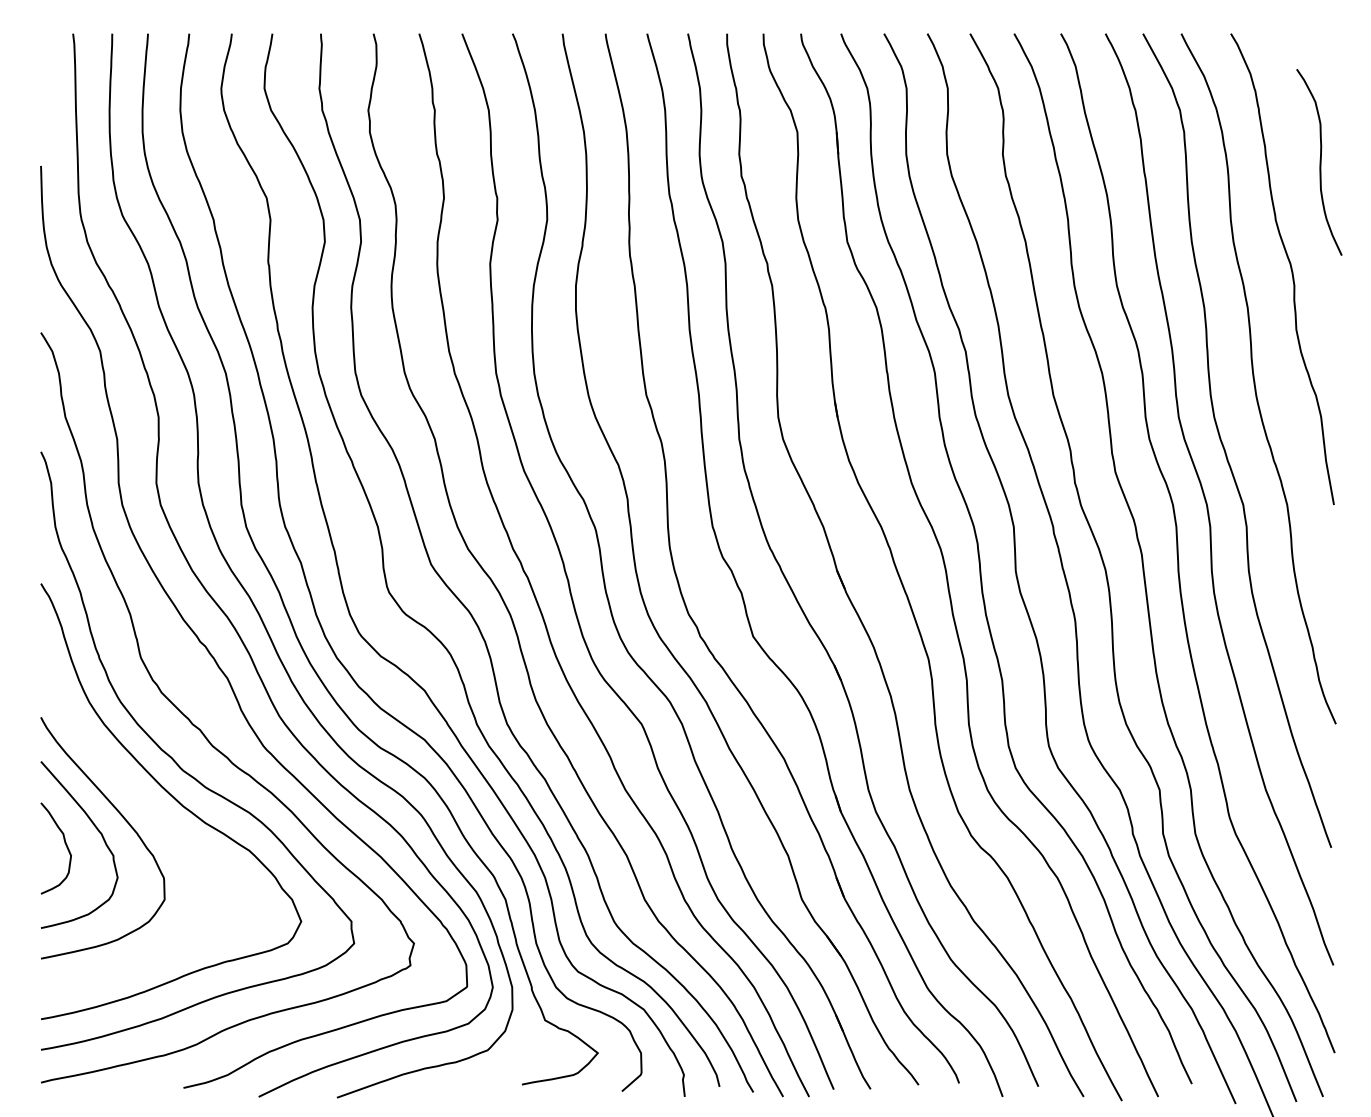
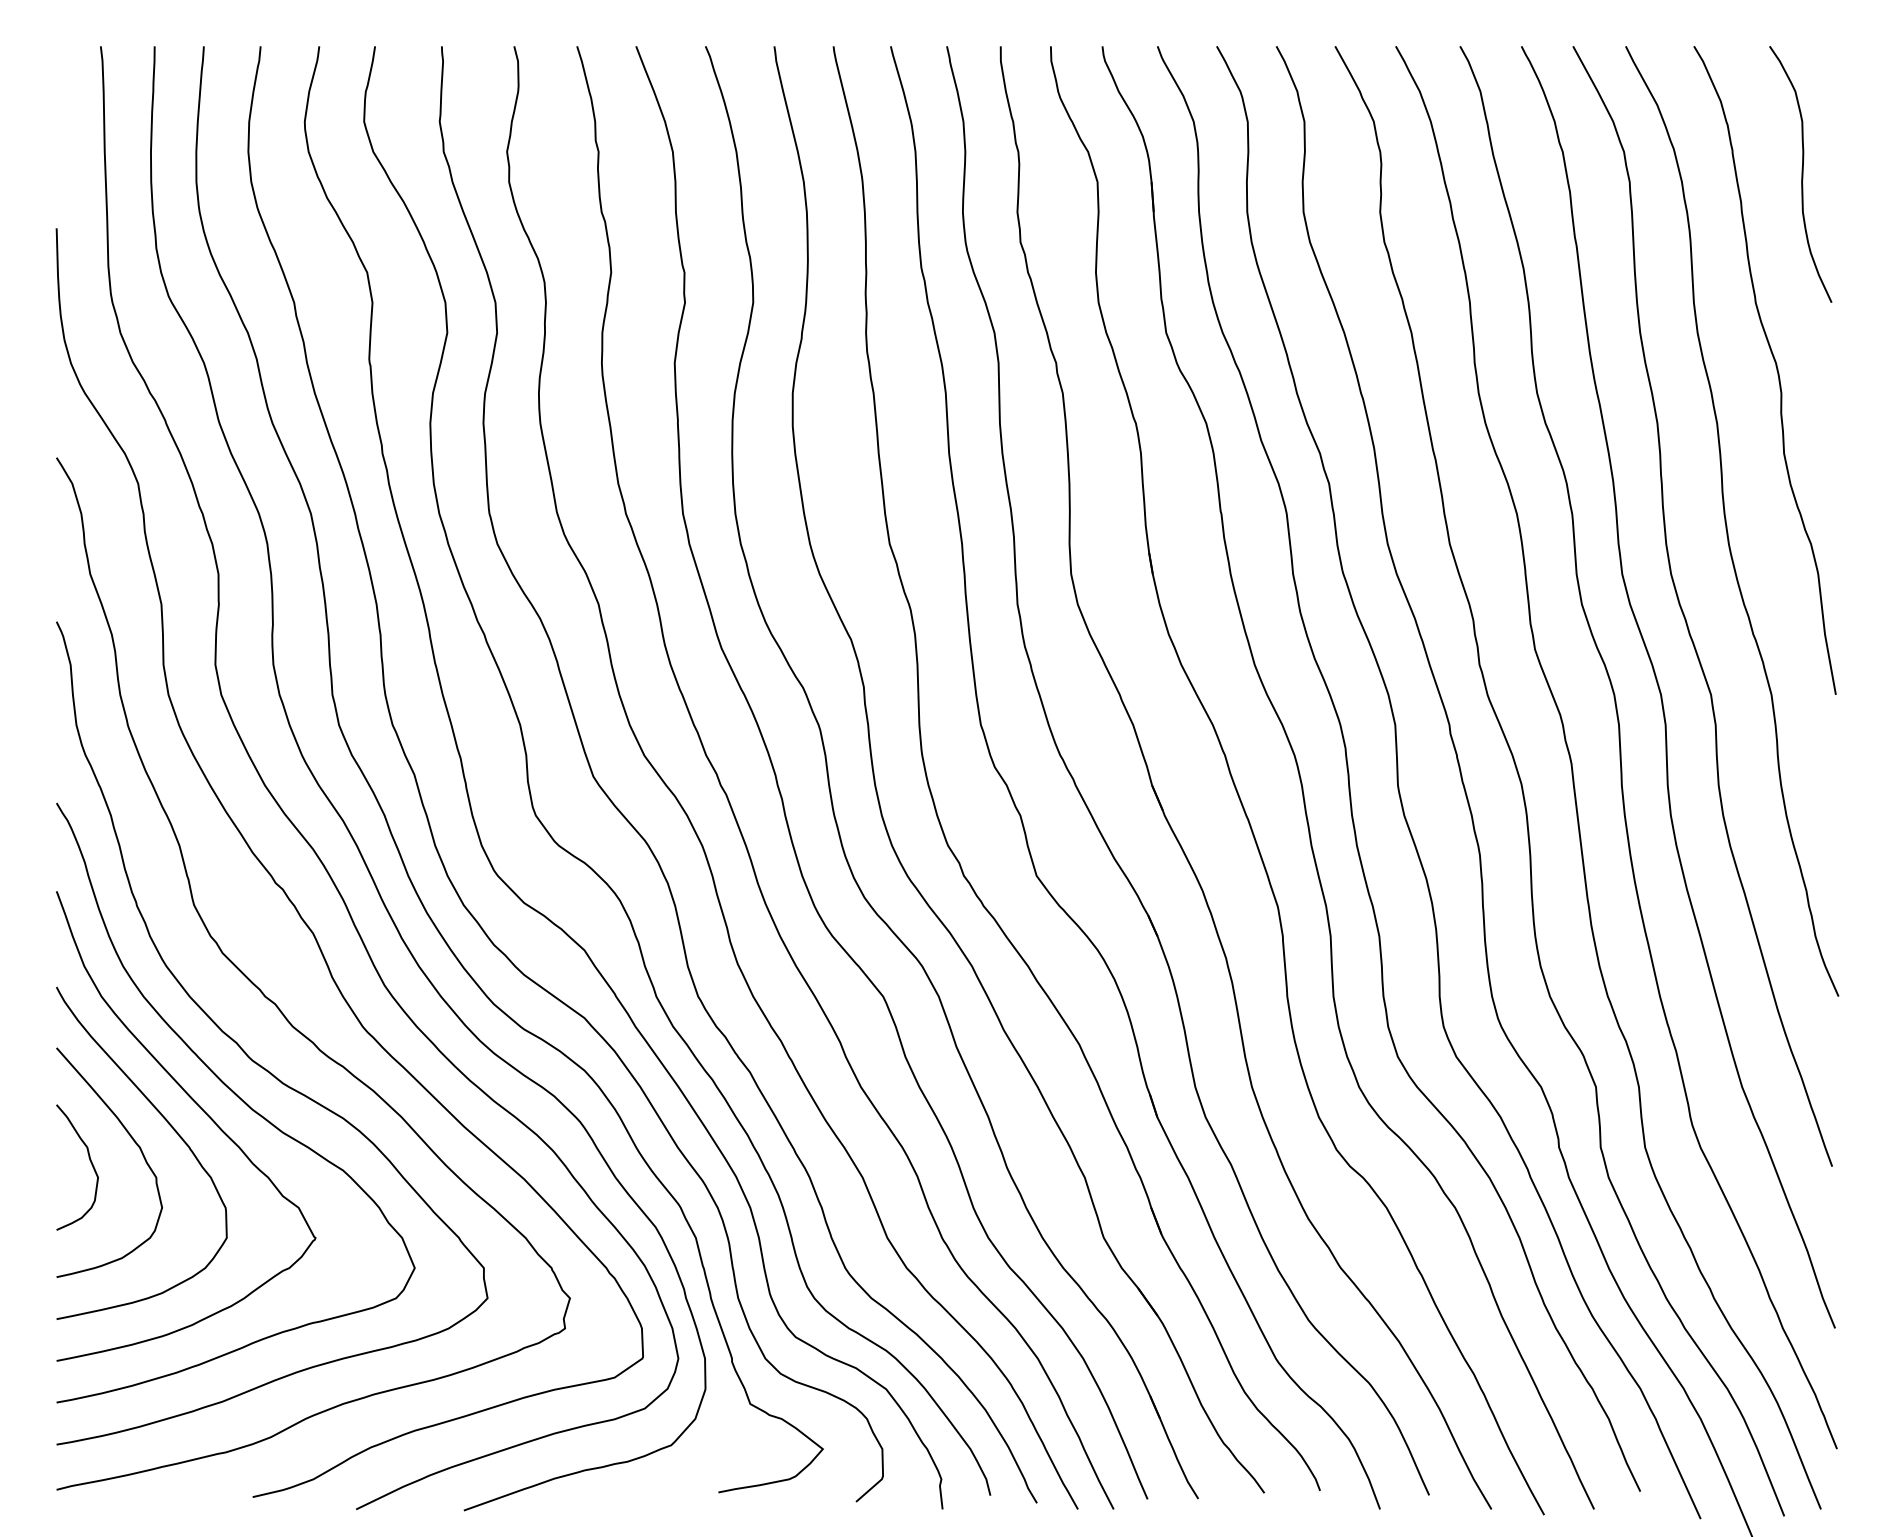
curve: (1319, 162) -> (1801, 174), moved
curve: (149, 809) -> (205, 1114), added

